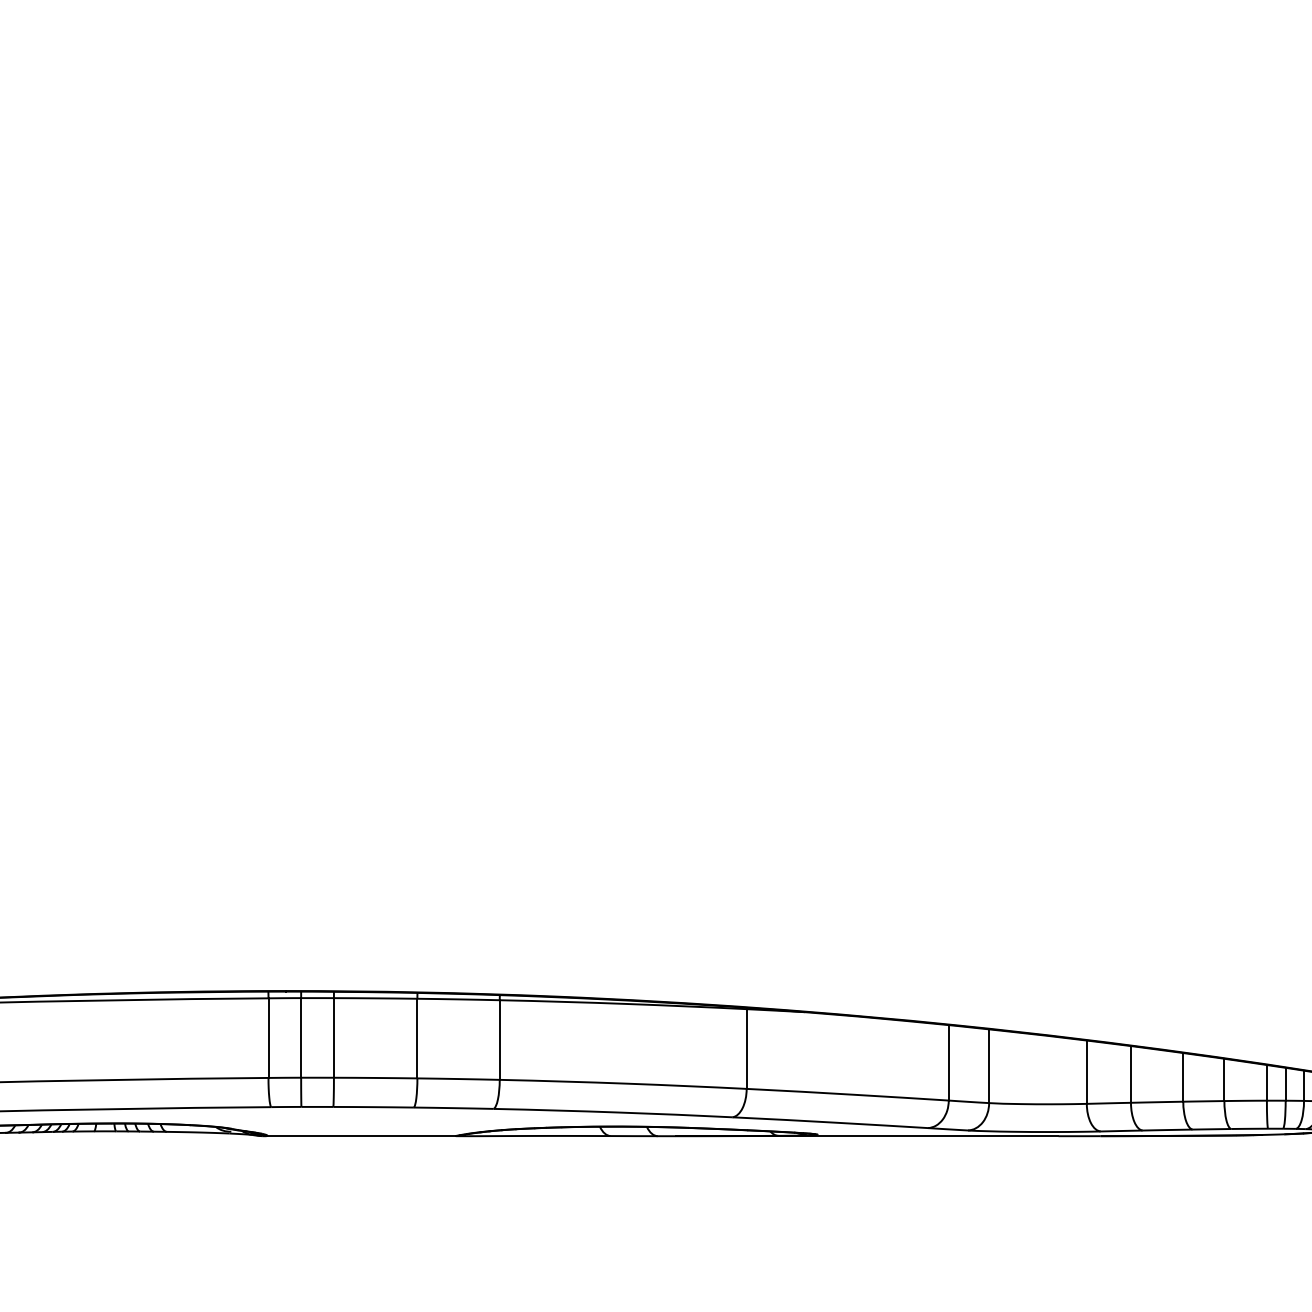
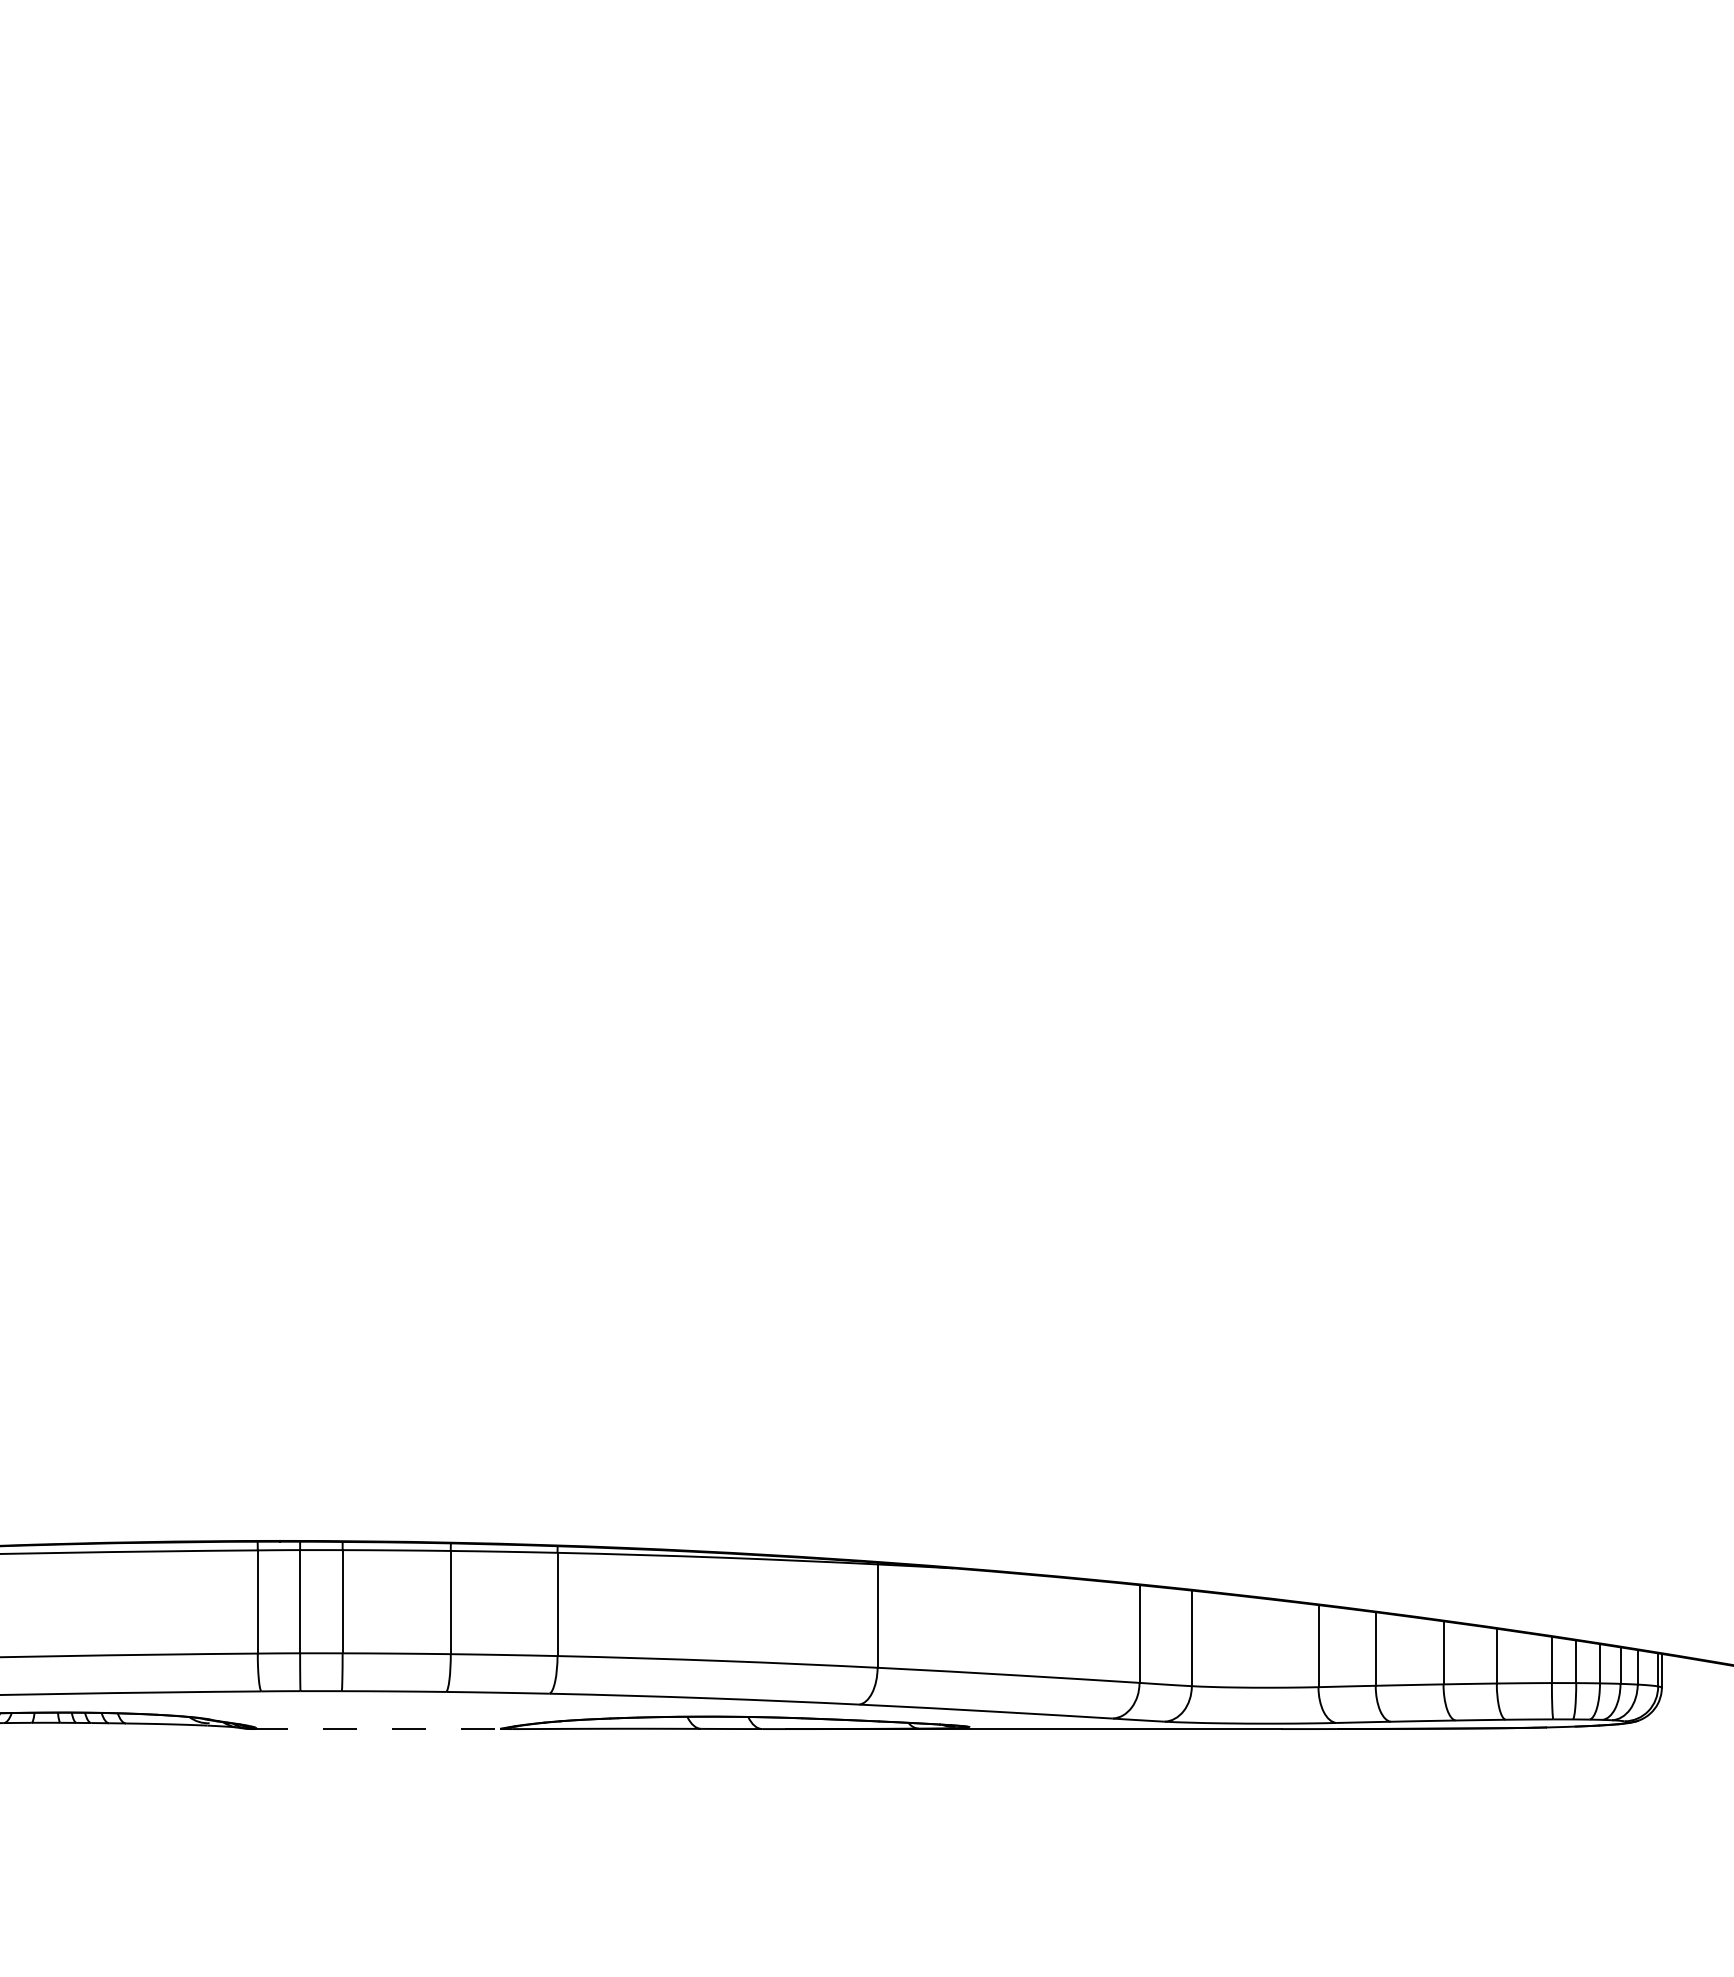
line: (365, 1136) -> (383, 1729), solid -> dashed

